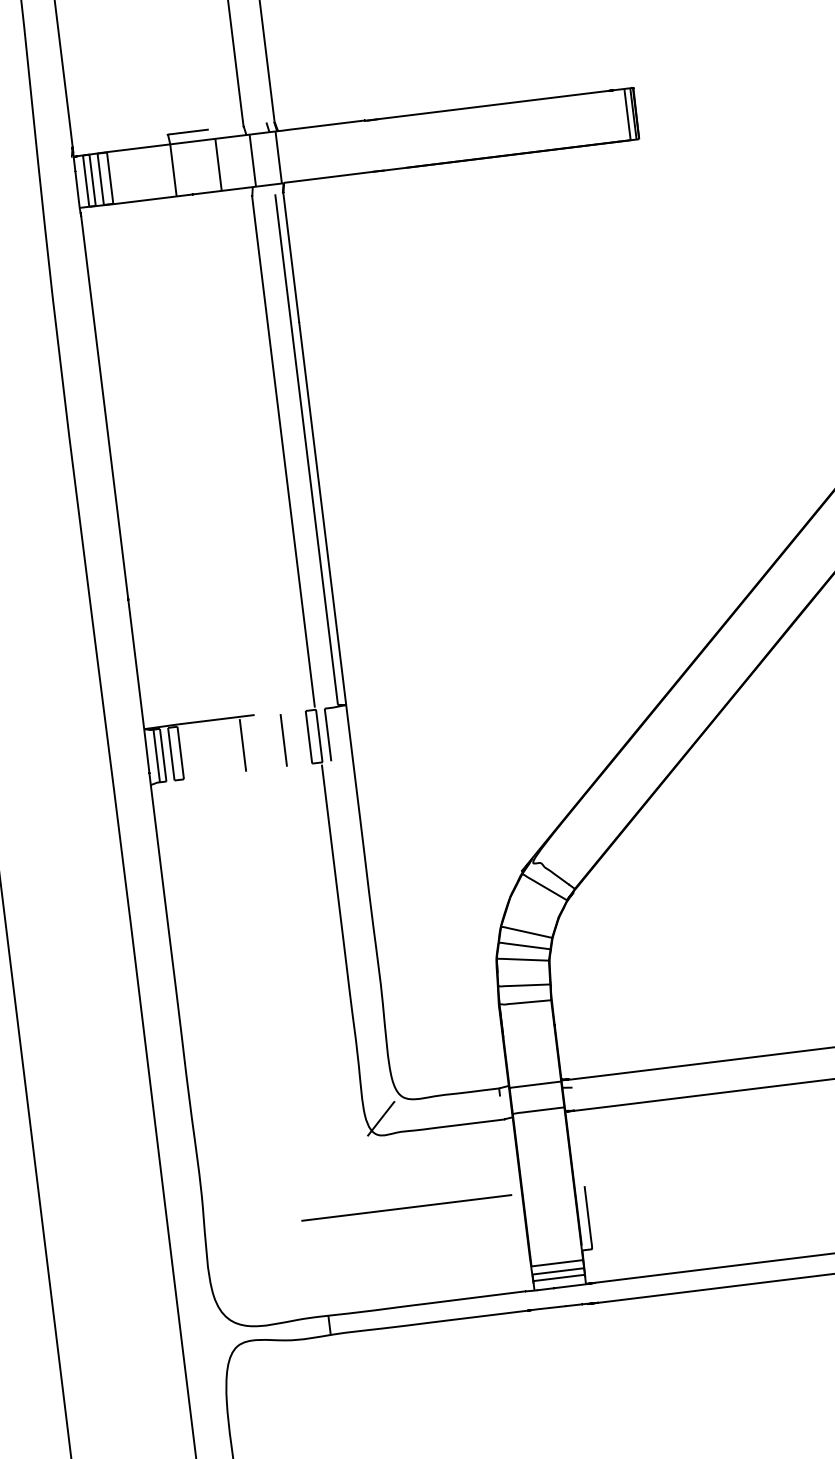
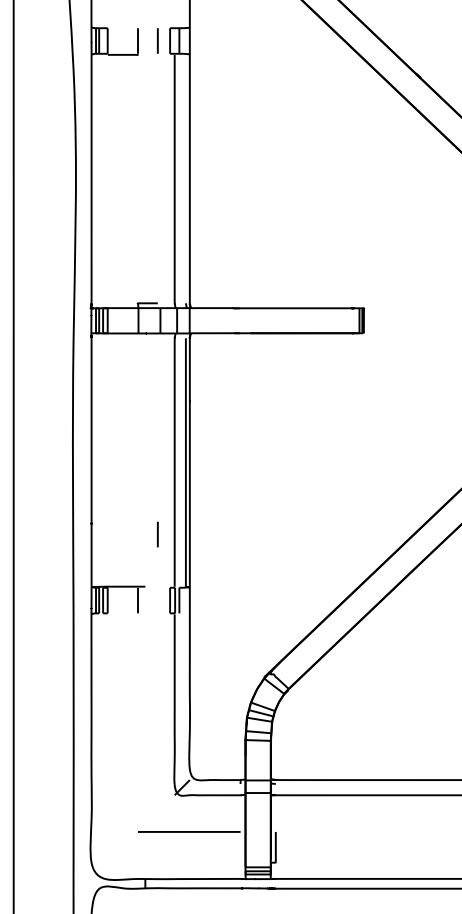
line: (283, 740) -> (157, 534), moved

